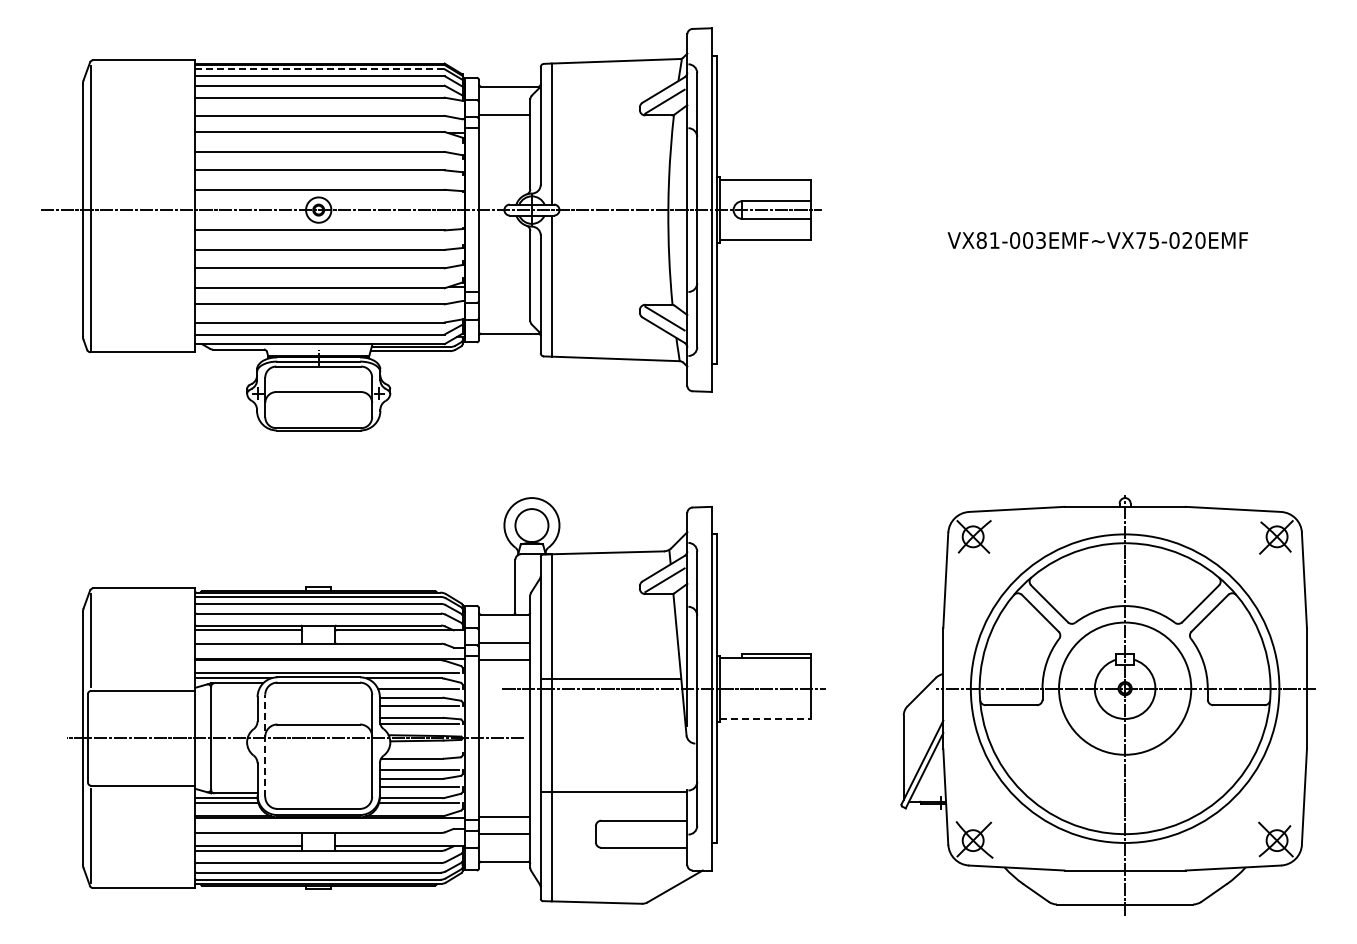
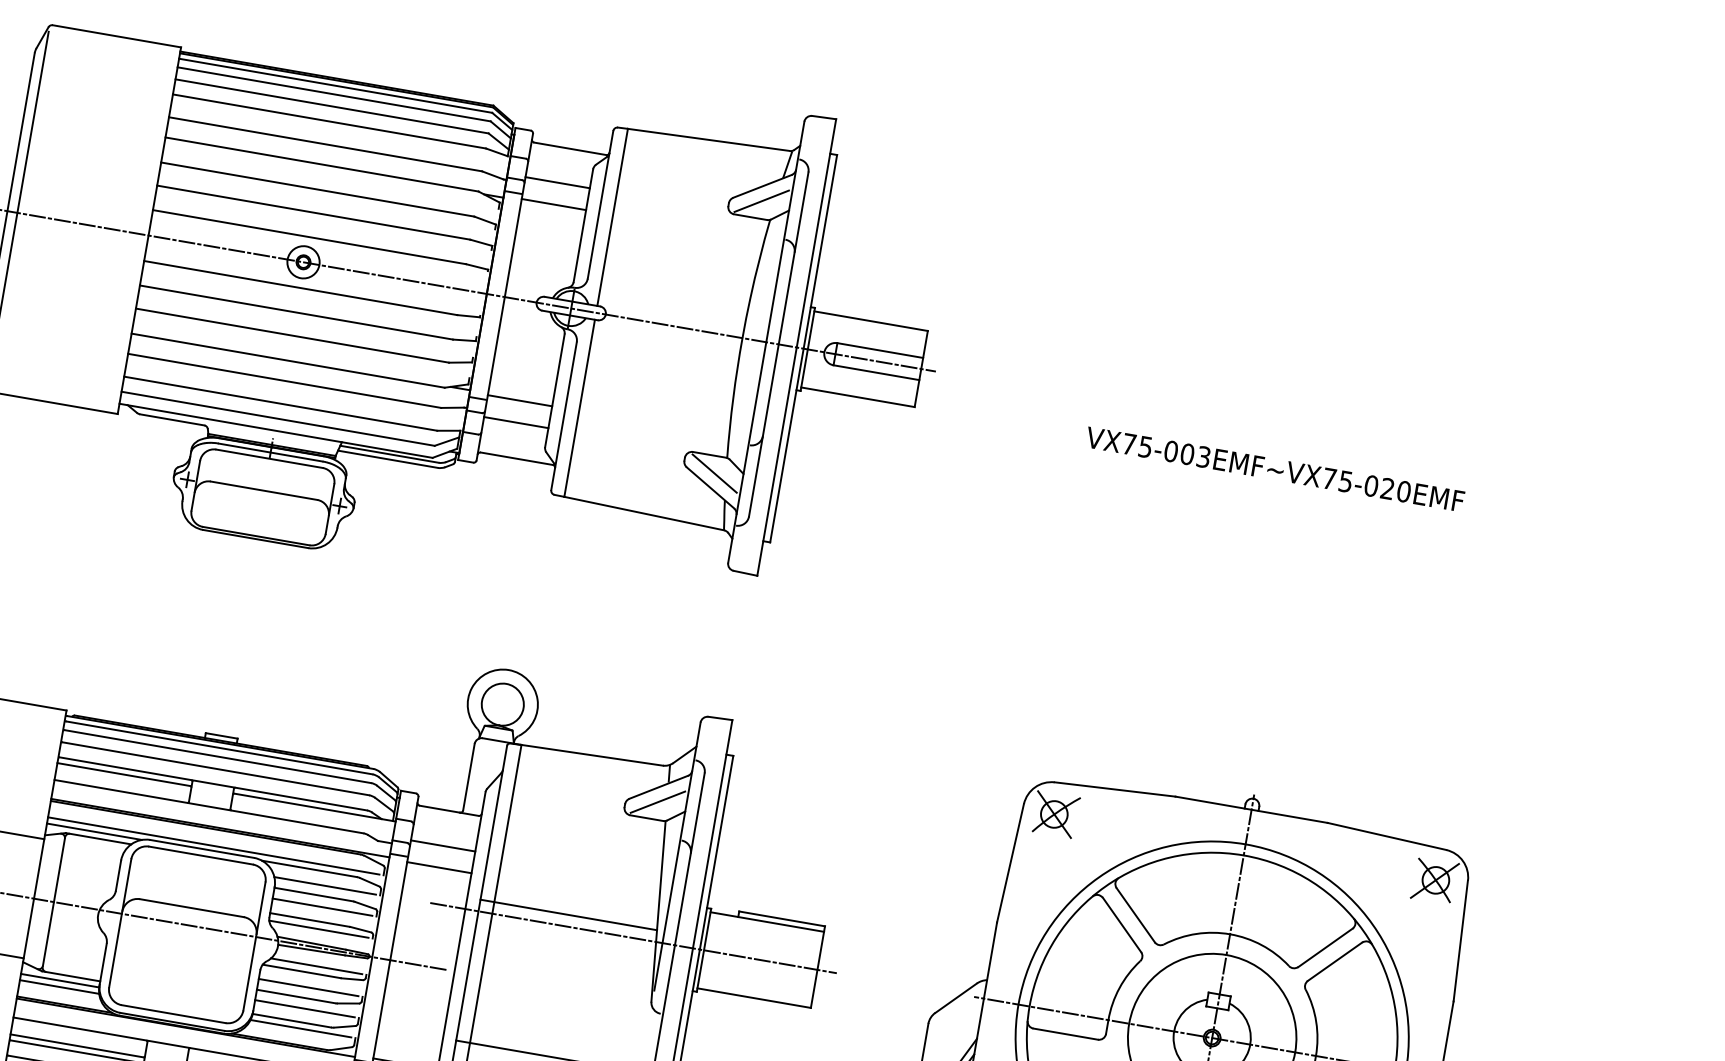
line: (319, 69) -> (334, 85), dashed -> solid
line: (504, 131) -> (553, 203), added
text: (987, 240) -> (1136, 445), VX81-003EMF~VX75-020EMF -> VX75-003EMF~VX75-020EMF
line: (504, 288) -> (519, 401), added
line: (504, 305) -> (516, 422), added
line: (766, 718) -> (755, 997), dashed -> solid
line: (265, 745) -> (120, 922), dashed -> solid
line: (422, 752) -> (316, 965), added

